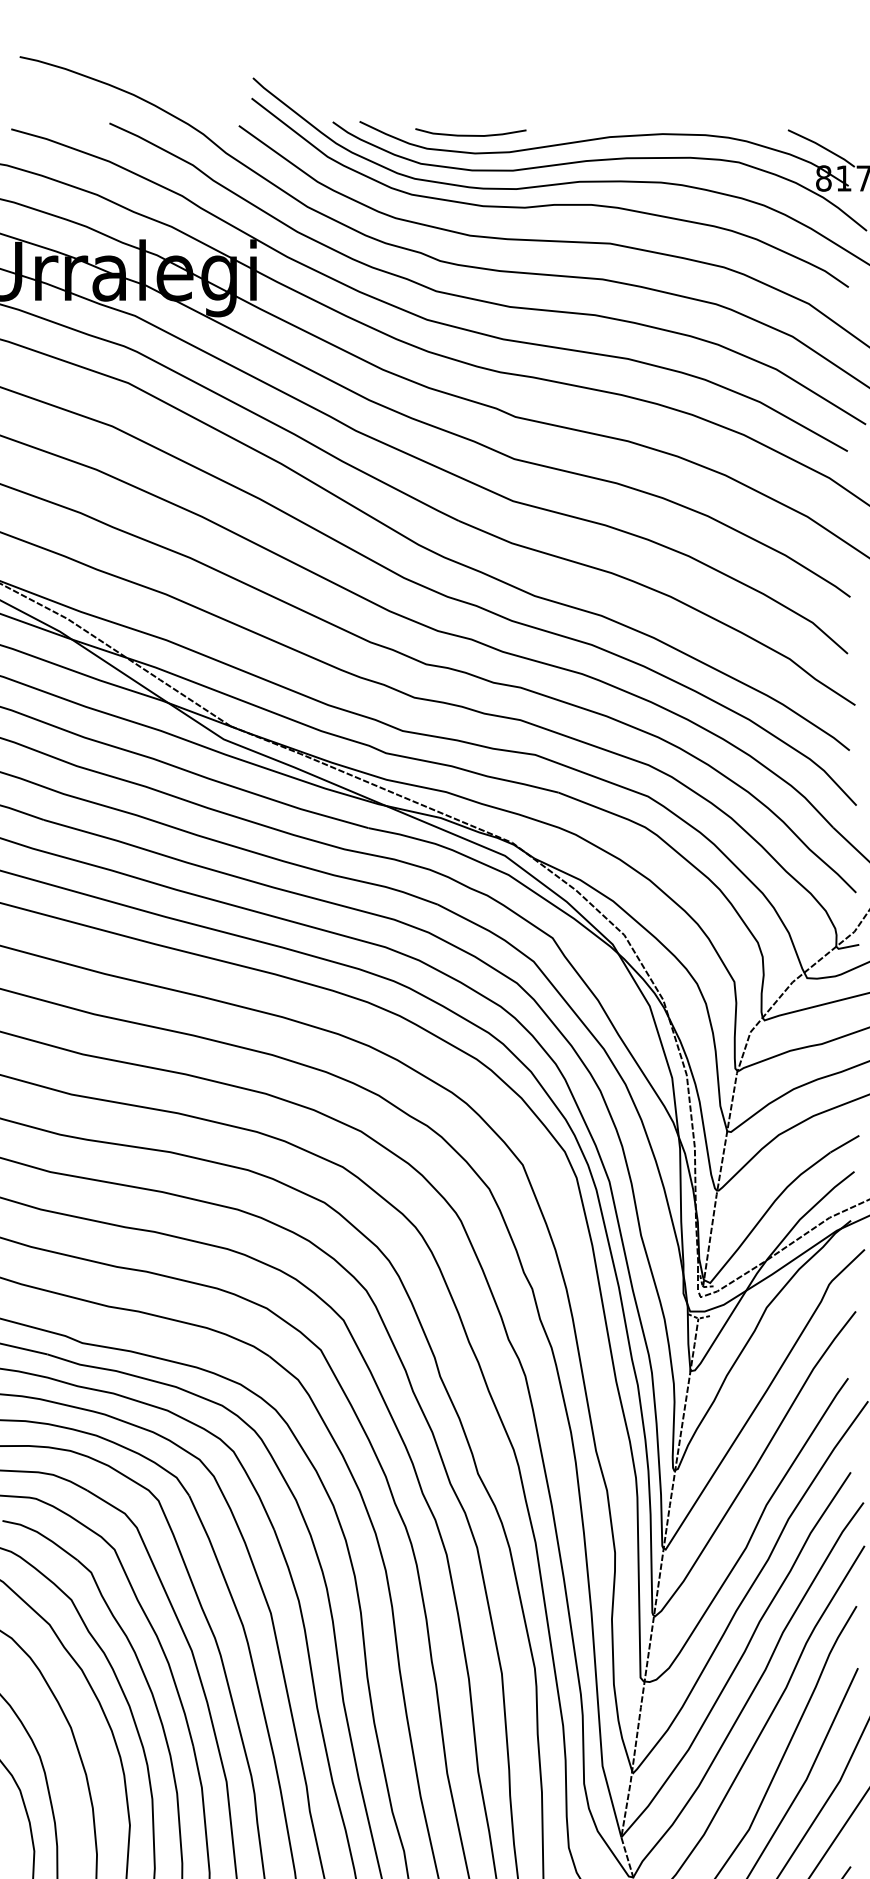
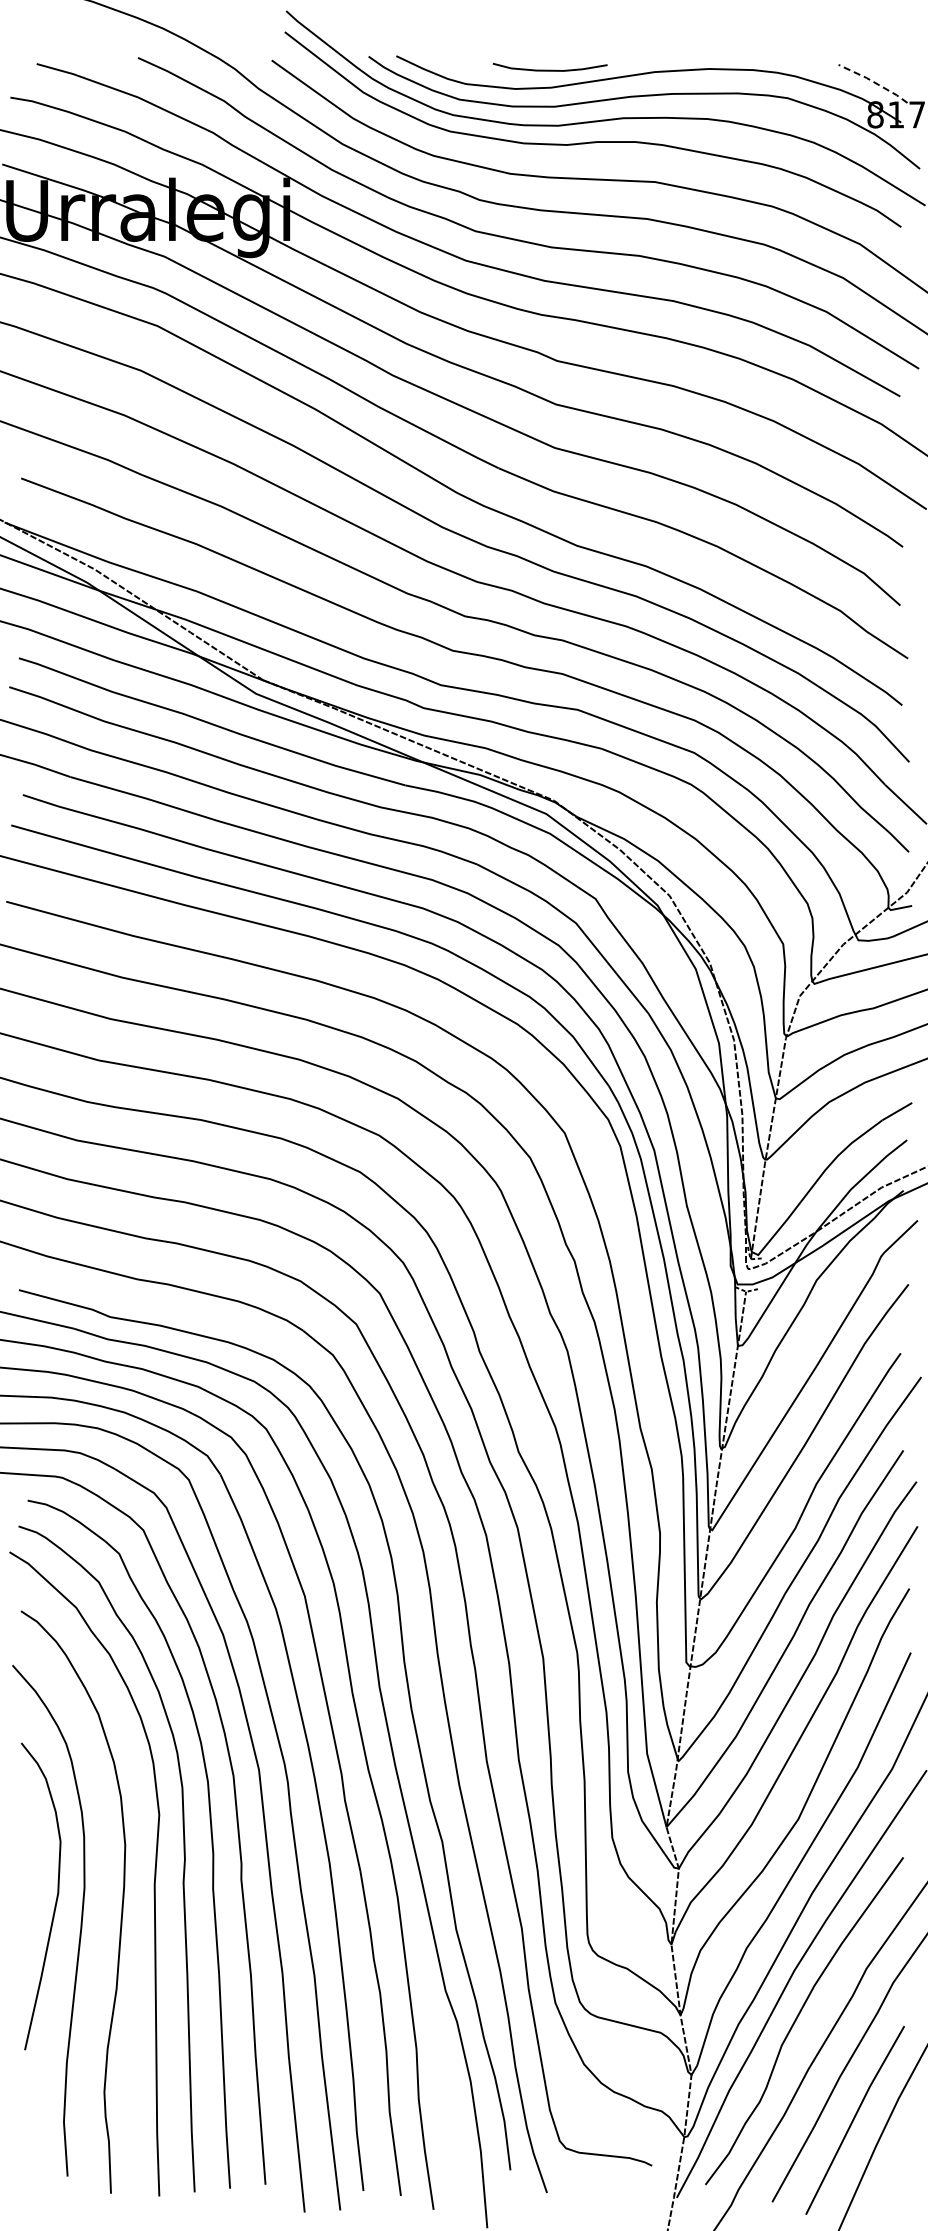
curve: (470, 134) -> (549, 69), moved
line: (821, 147) -> (873, 82), solid -> dashed

